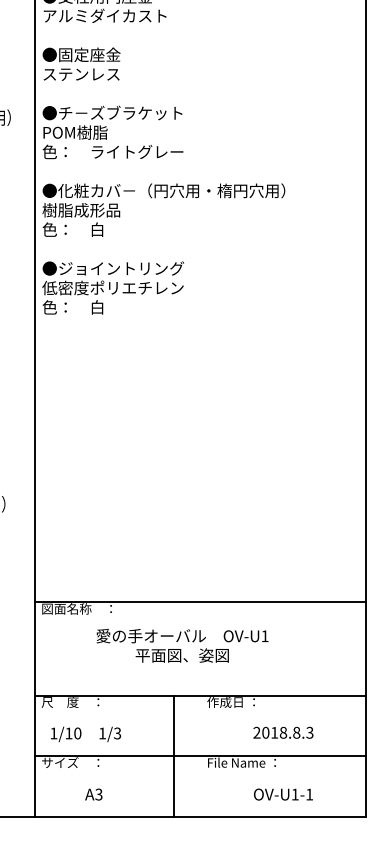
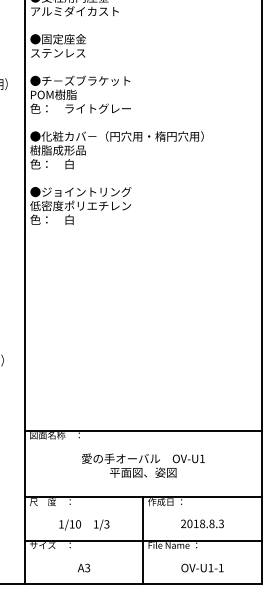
text: (182, 645) -> (143, 465), moved
text: (86, 733) -> (84, 524), moved
line: (174, 756) -> (143, 540), moved
text: (94, 793) -> (84, 567), moved

